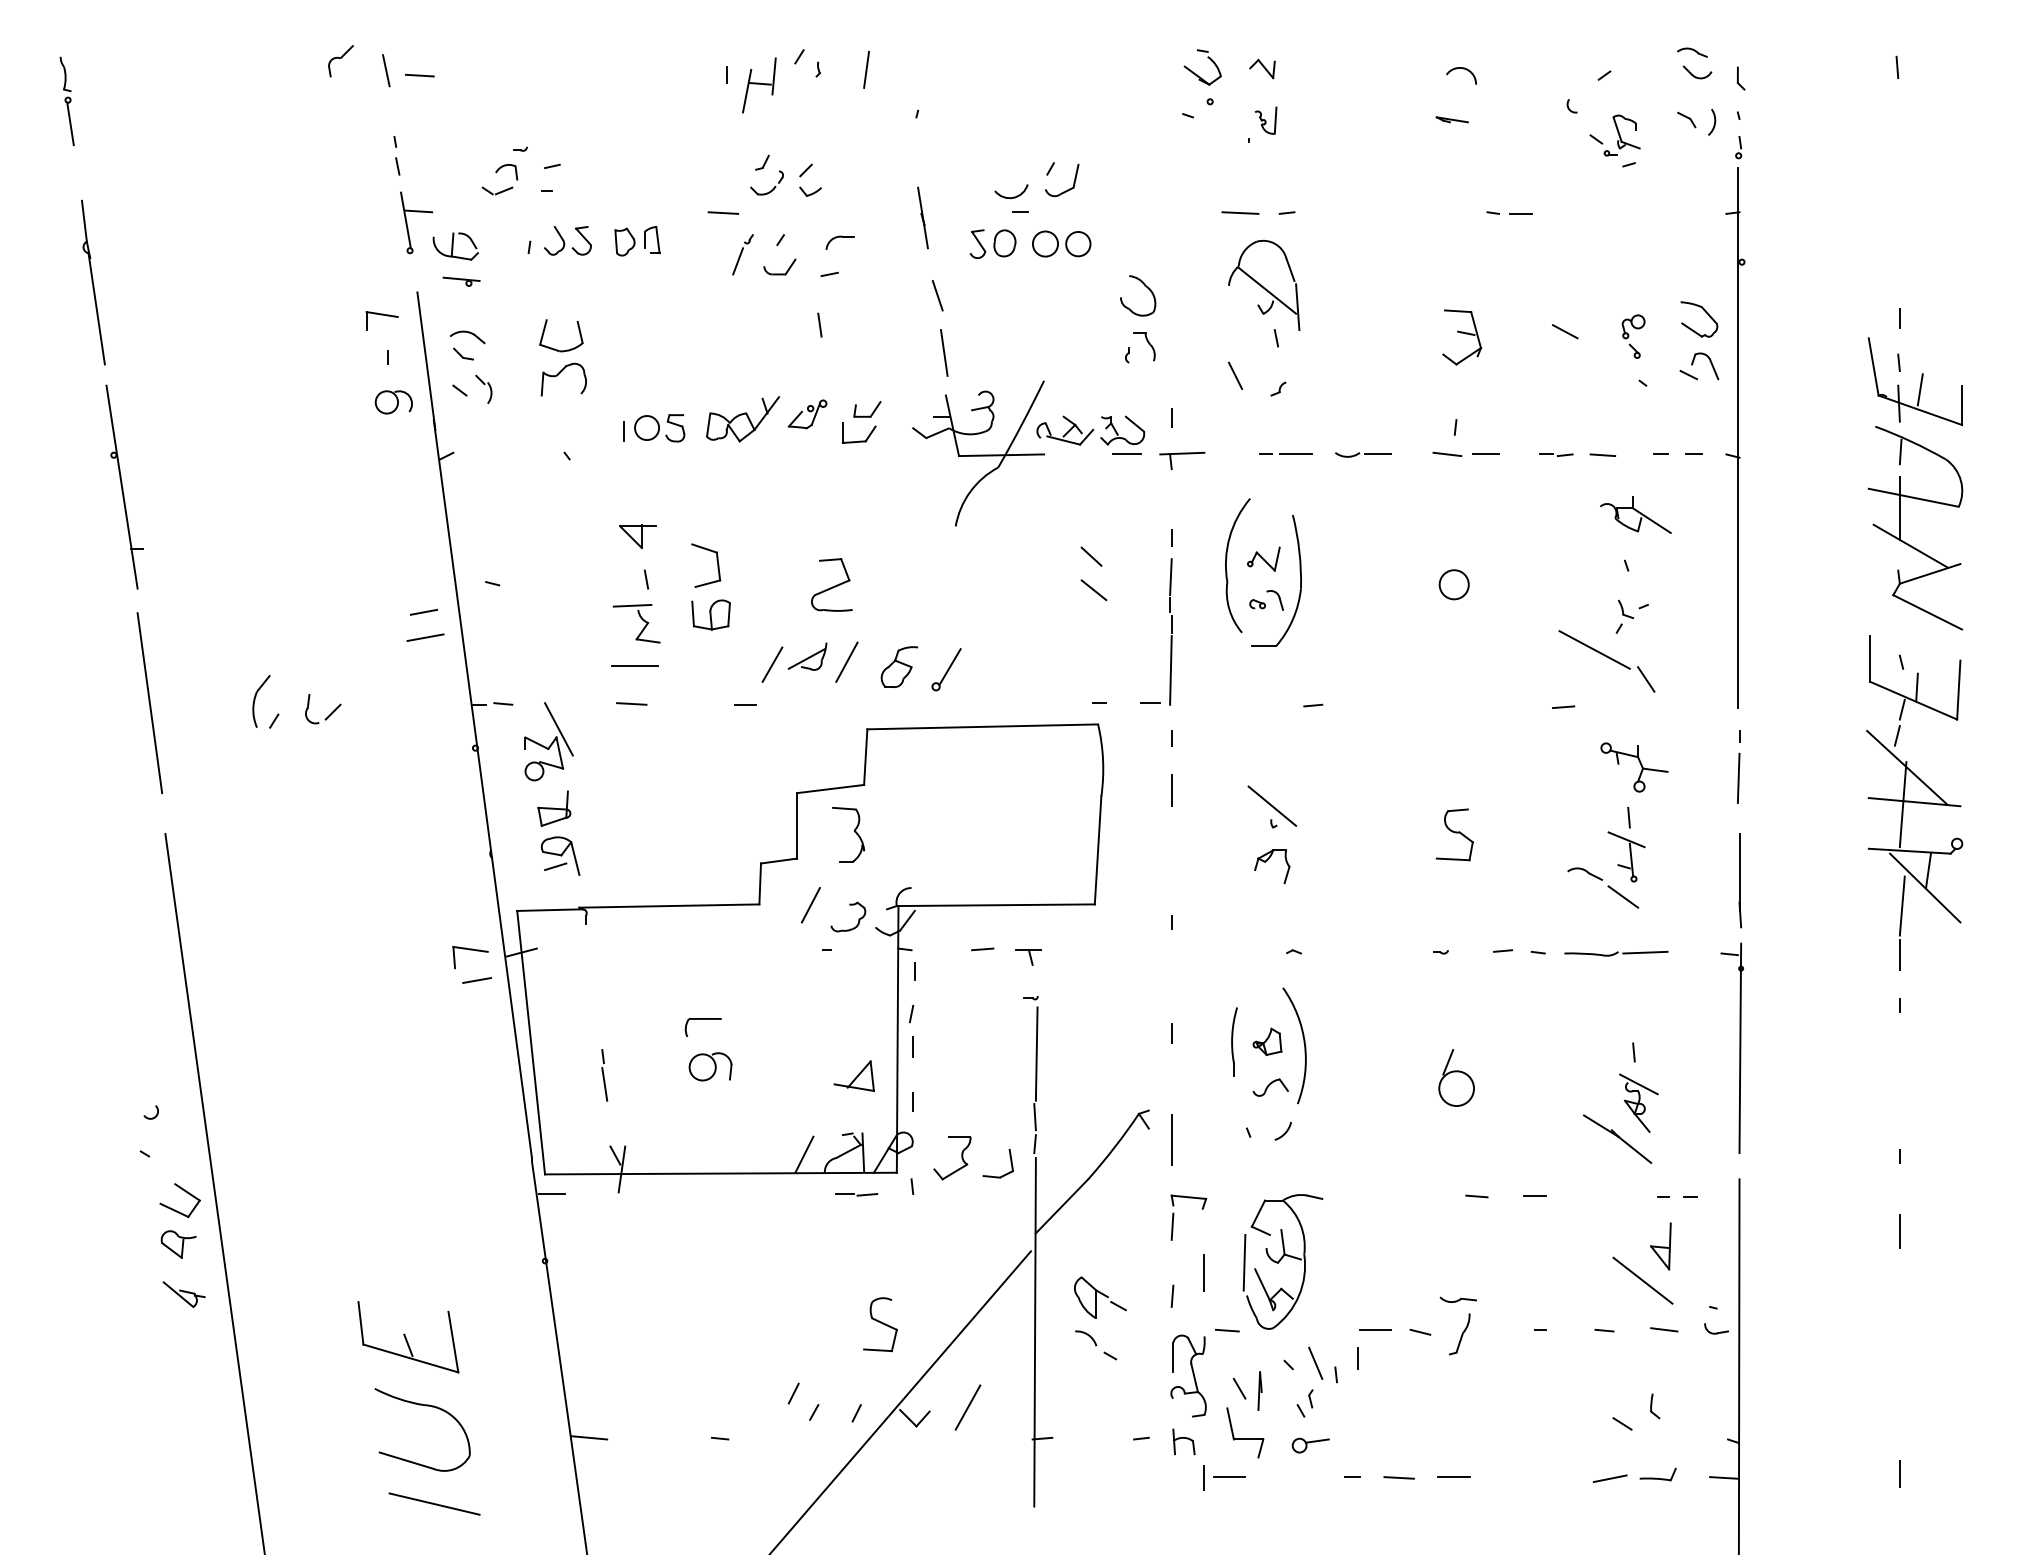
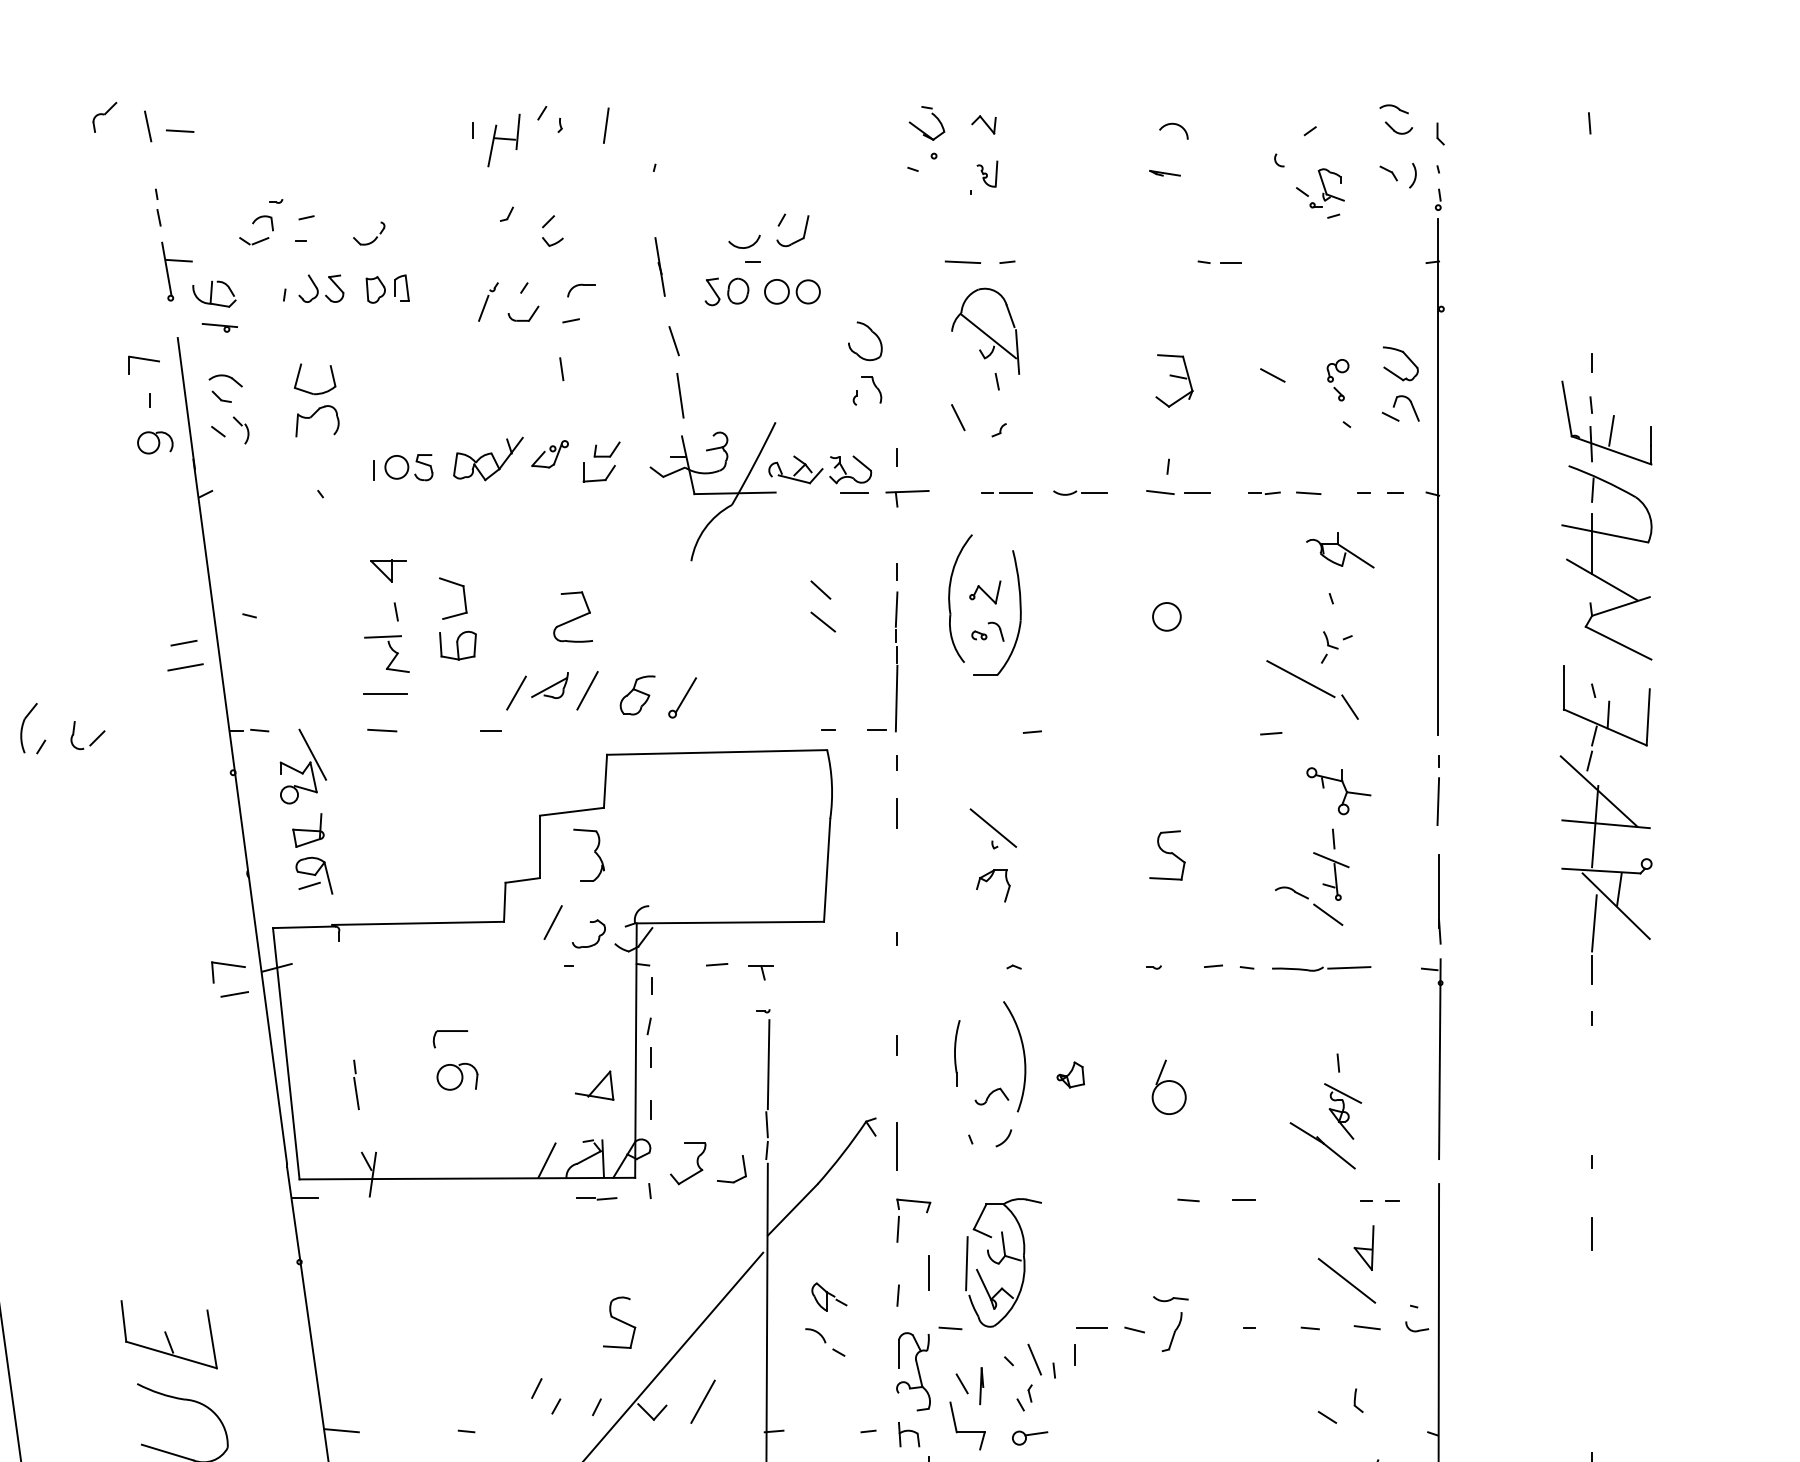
part: (772, 188) -> (374, 238), moved
line: (723, 212) -> (469, 261), removed
part: (1267, 1041) -> (1070, 1074), moved
part: (1100, 1297) -> (829, 1296), size x0.7

